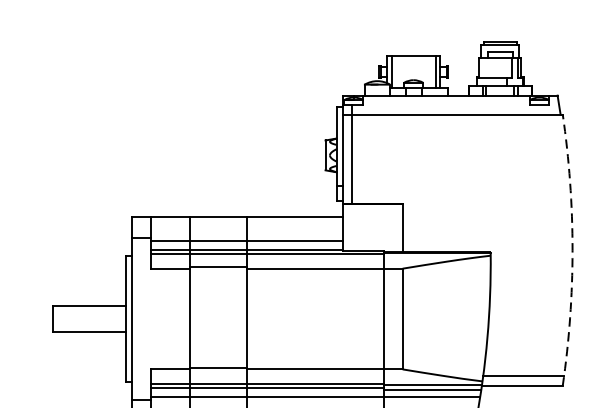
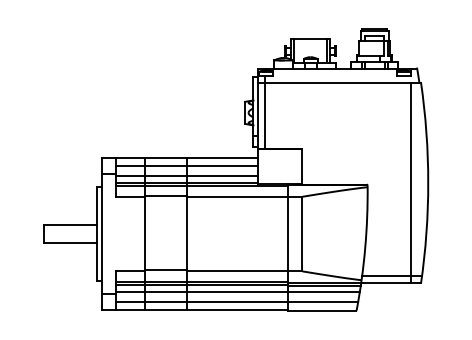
line: (246, 227) -> (186, 166), added
line: (548, 249) -> (410, 182), added
arc: (572, 250) -> (428, 183), dashed -> solid

